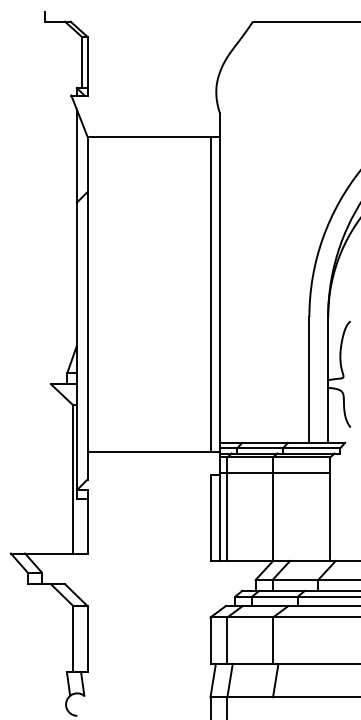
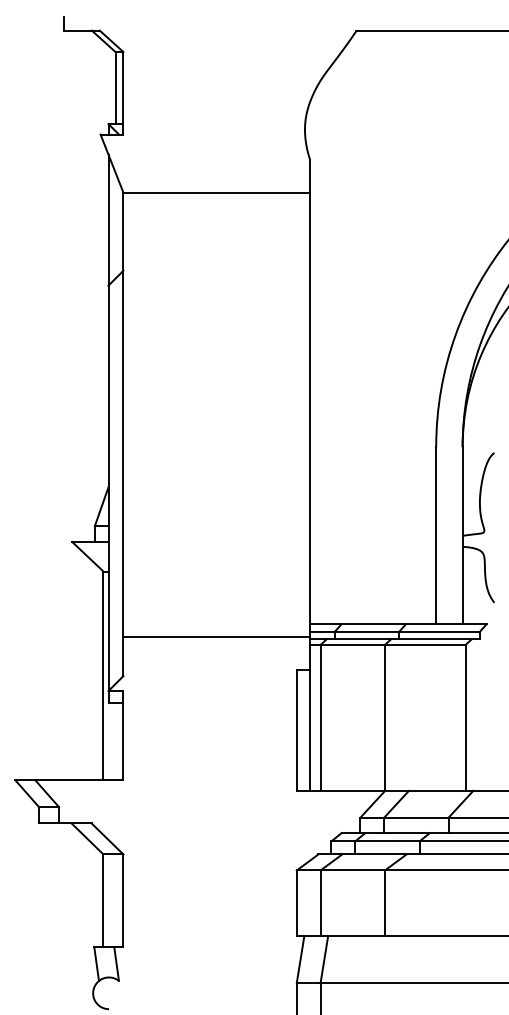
line: (210, 294) -> (296, 414), removed
line: (274, 473) -> (387, 667), removed
line: (275, 680) -> (388, 959), removed

